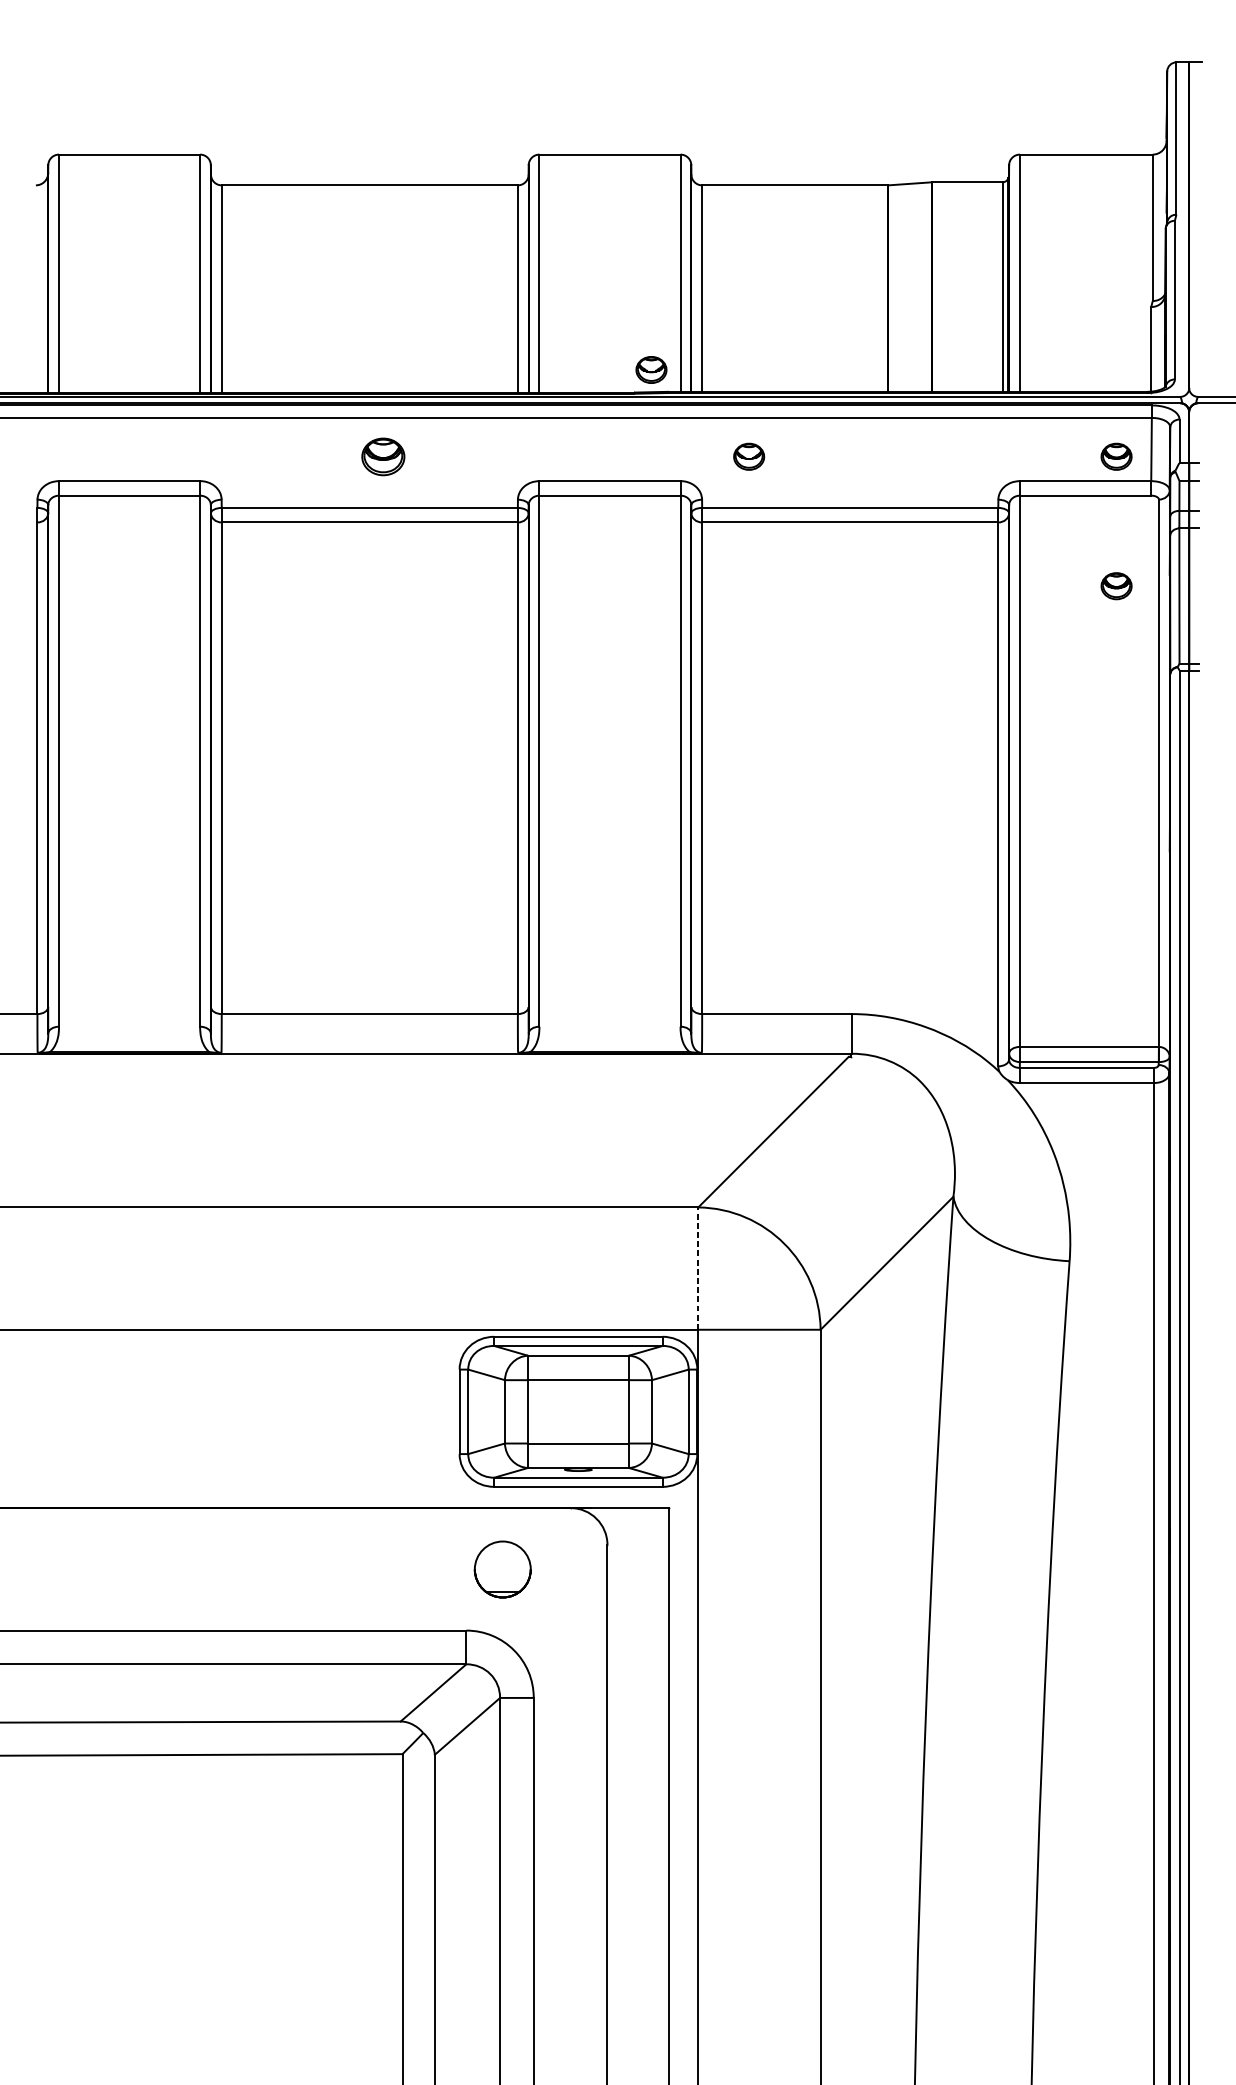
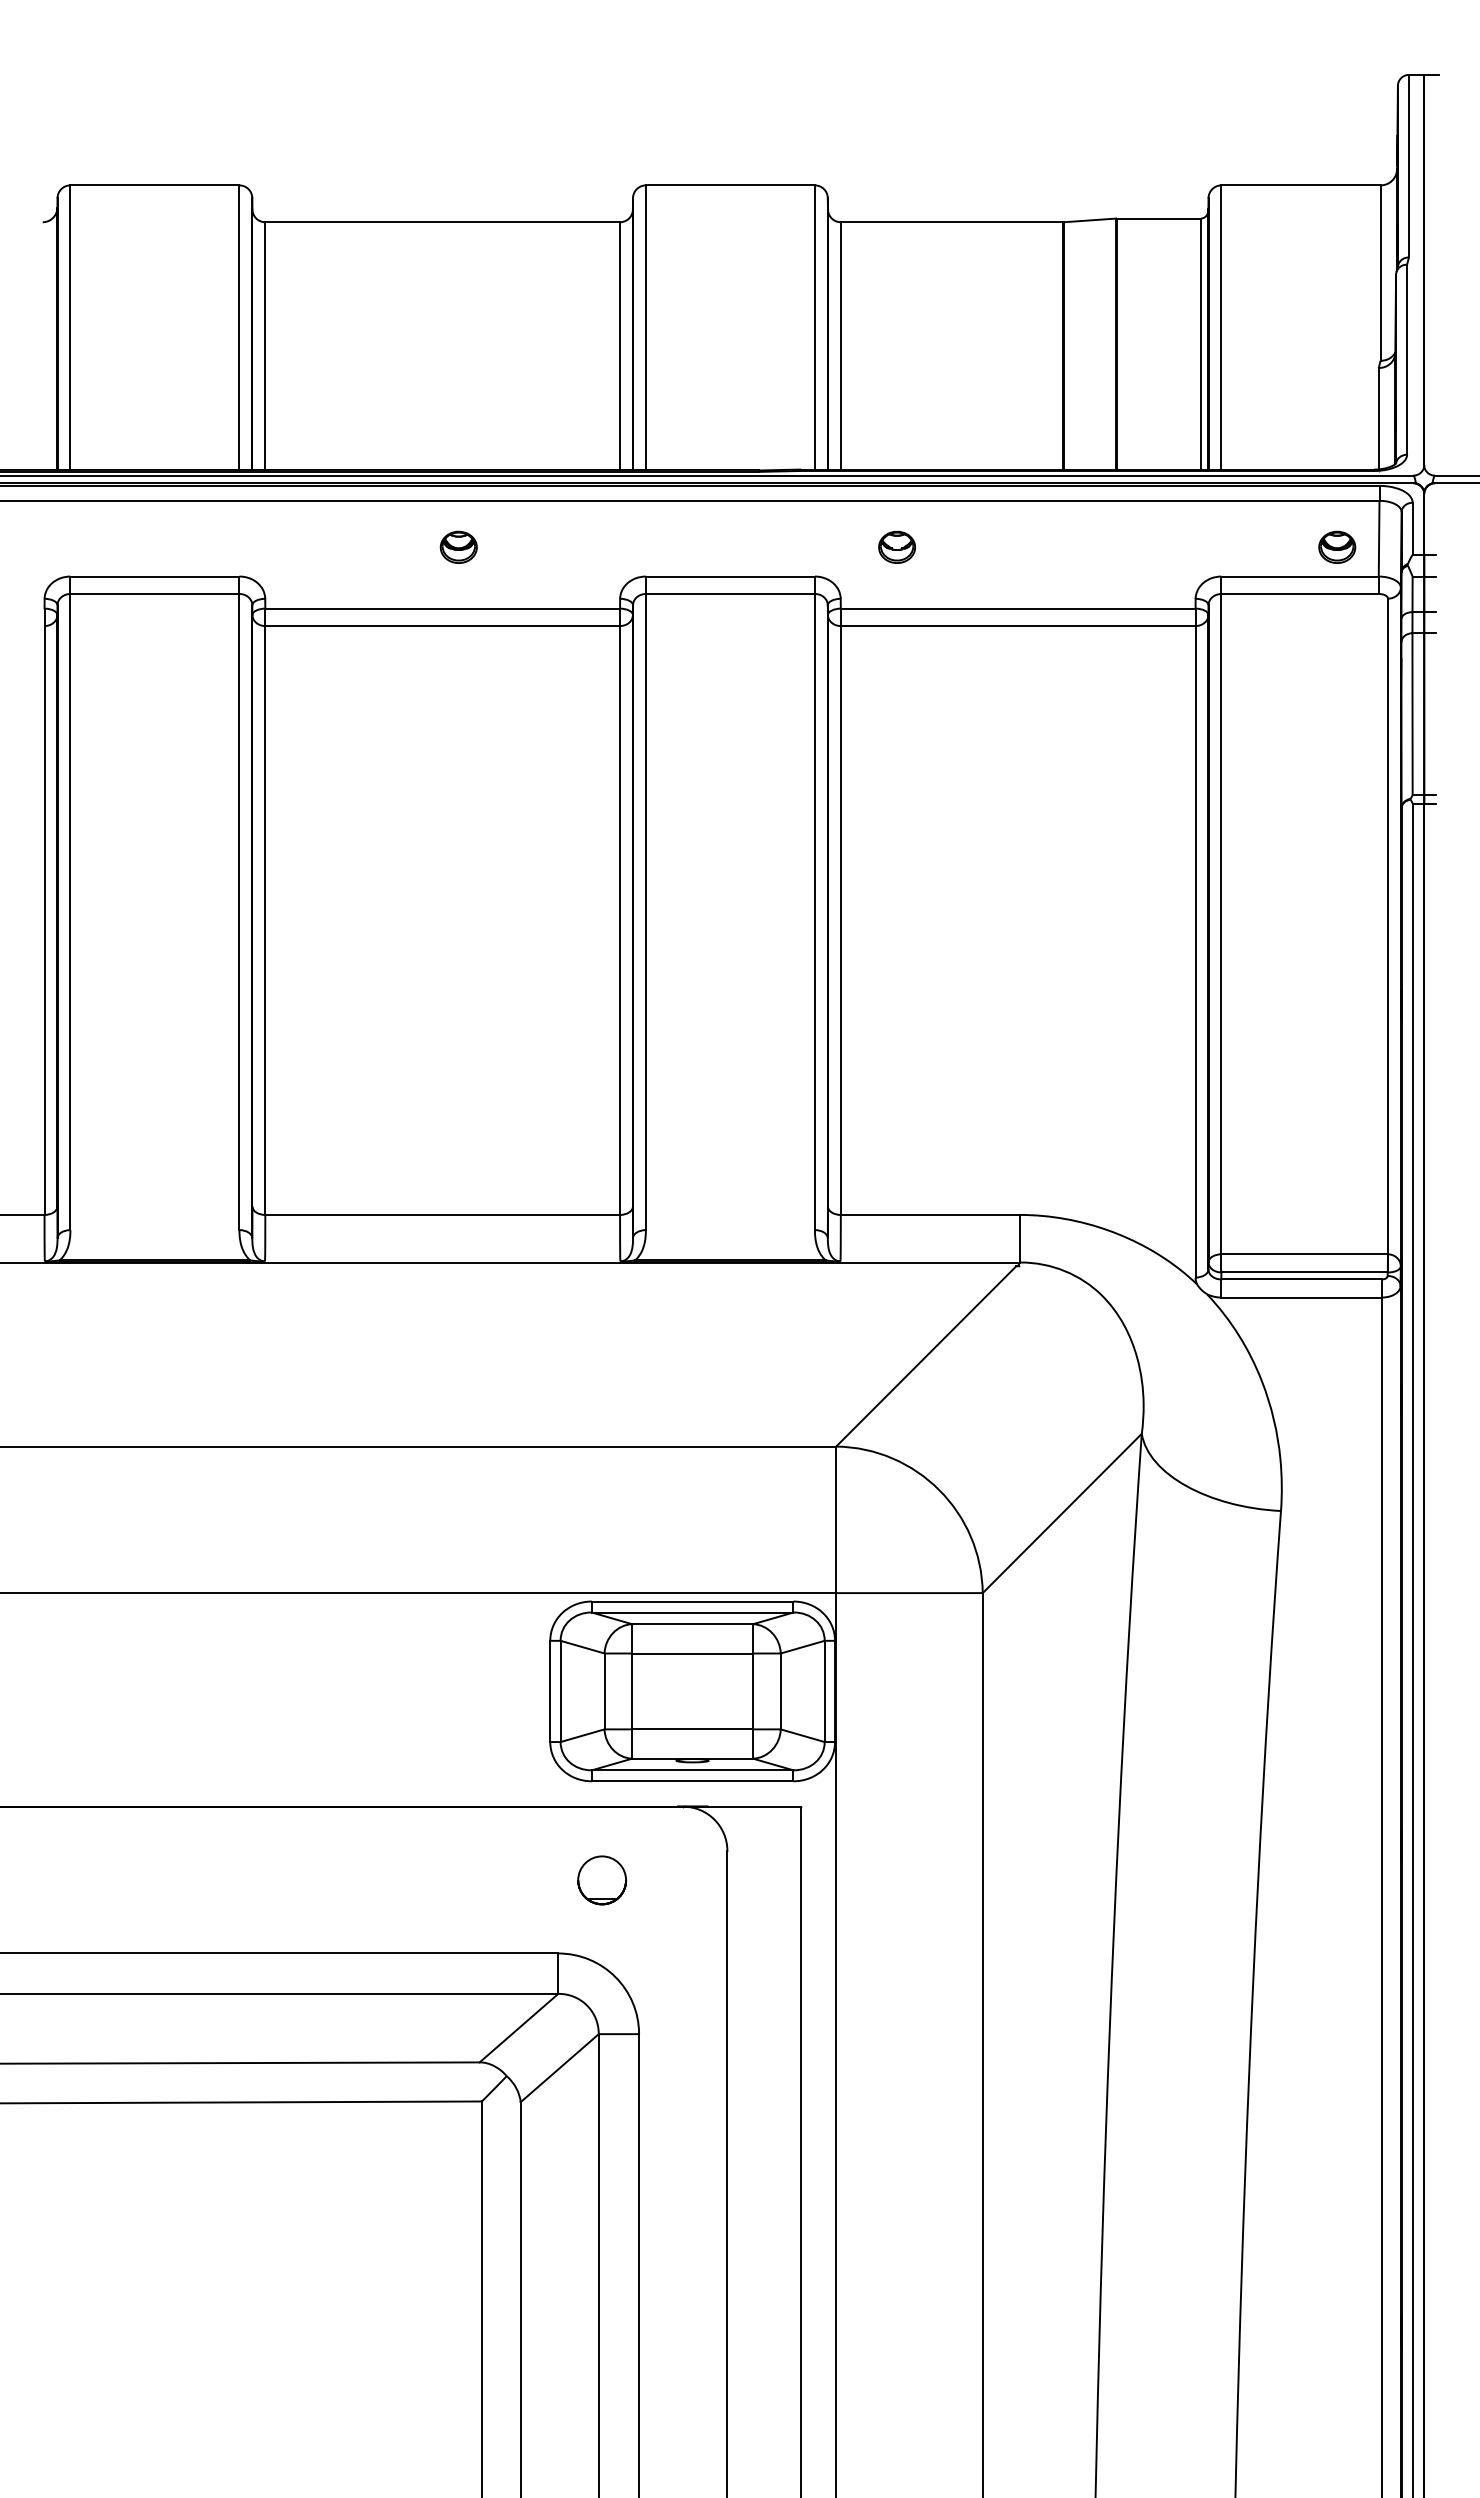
part: (650, 369) -> (779, 442), removed
part: (383, 456) -> (458, 546), size x0.71
part: (1116, 585) -> (1337, 701), removed
line: (698, 1268) -> (836, 1519), dashed -> solid
part: (503, 1569) -> (602, 1880), size x0.71

